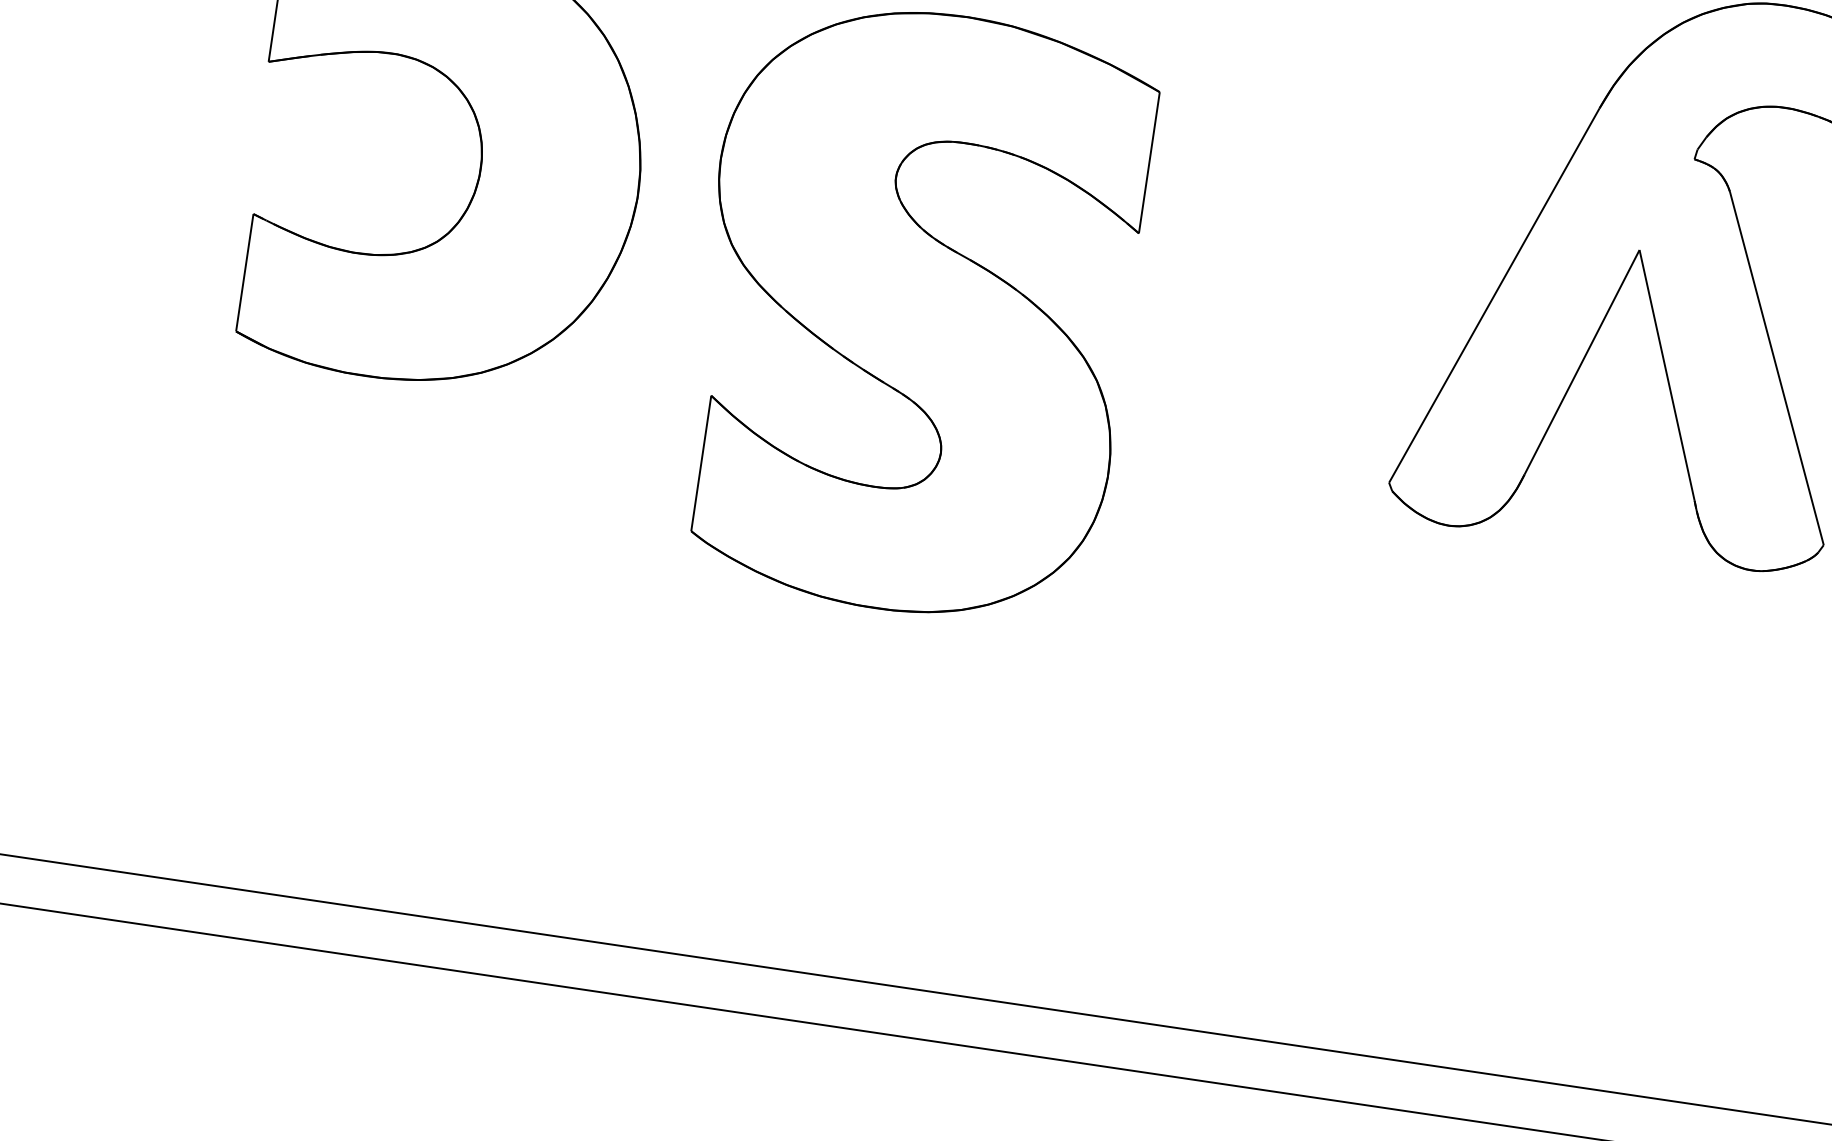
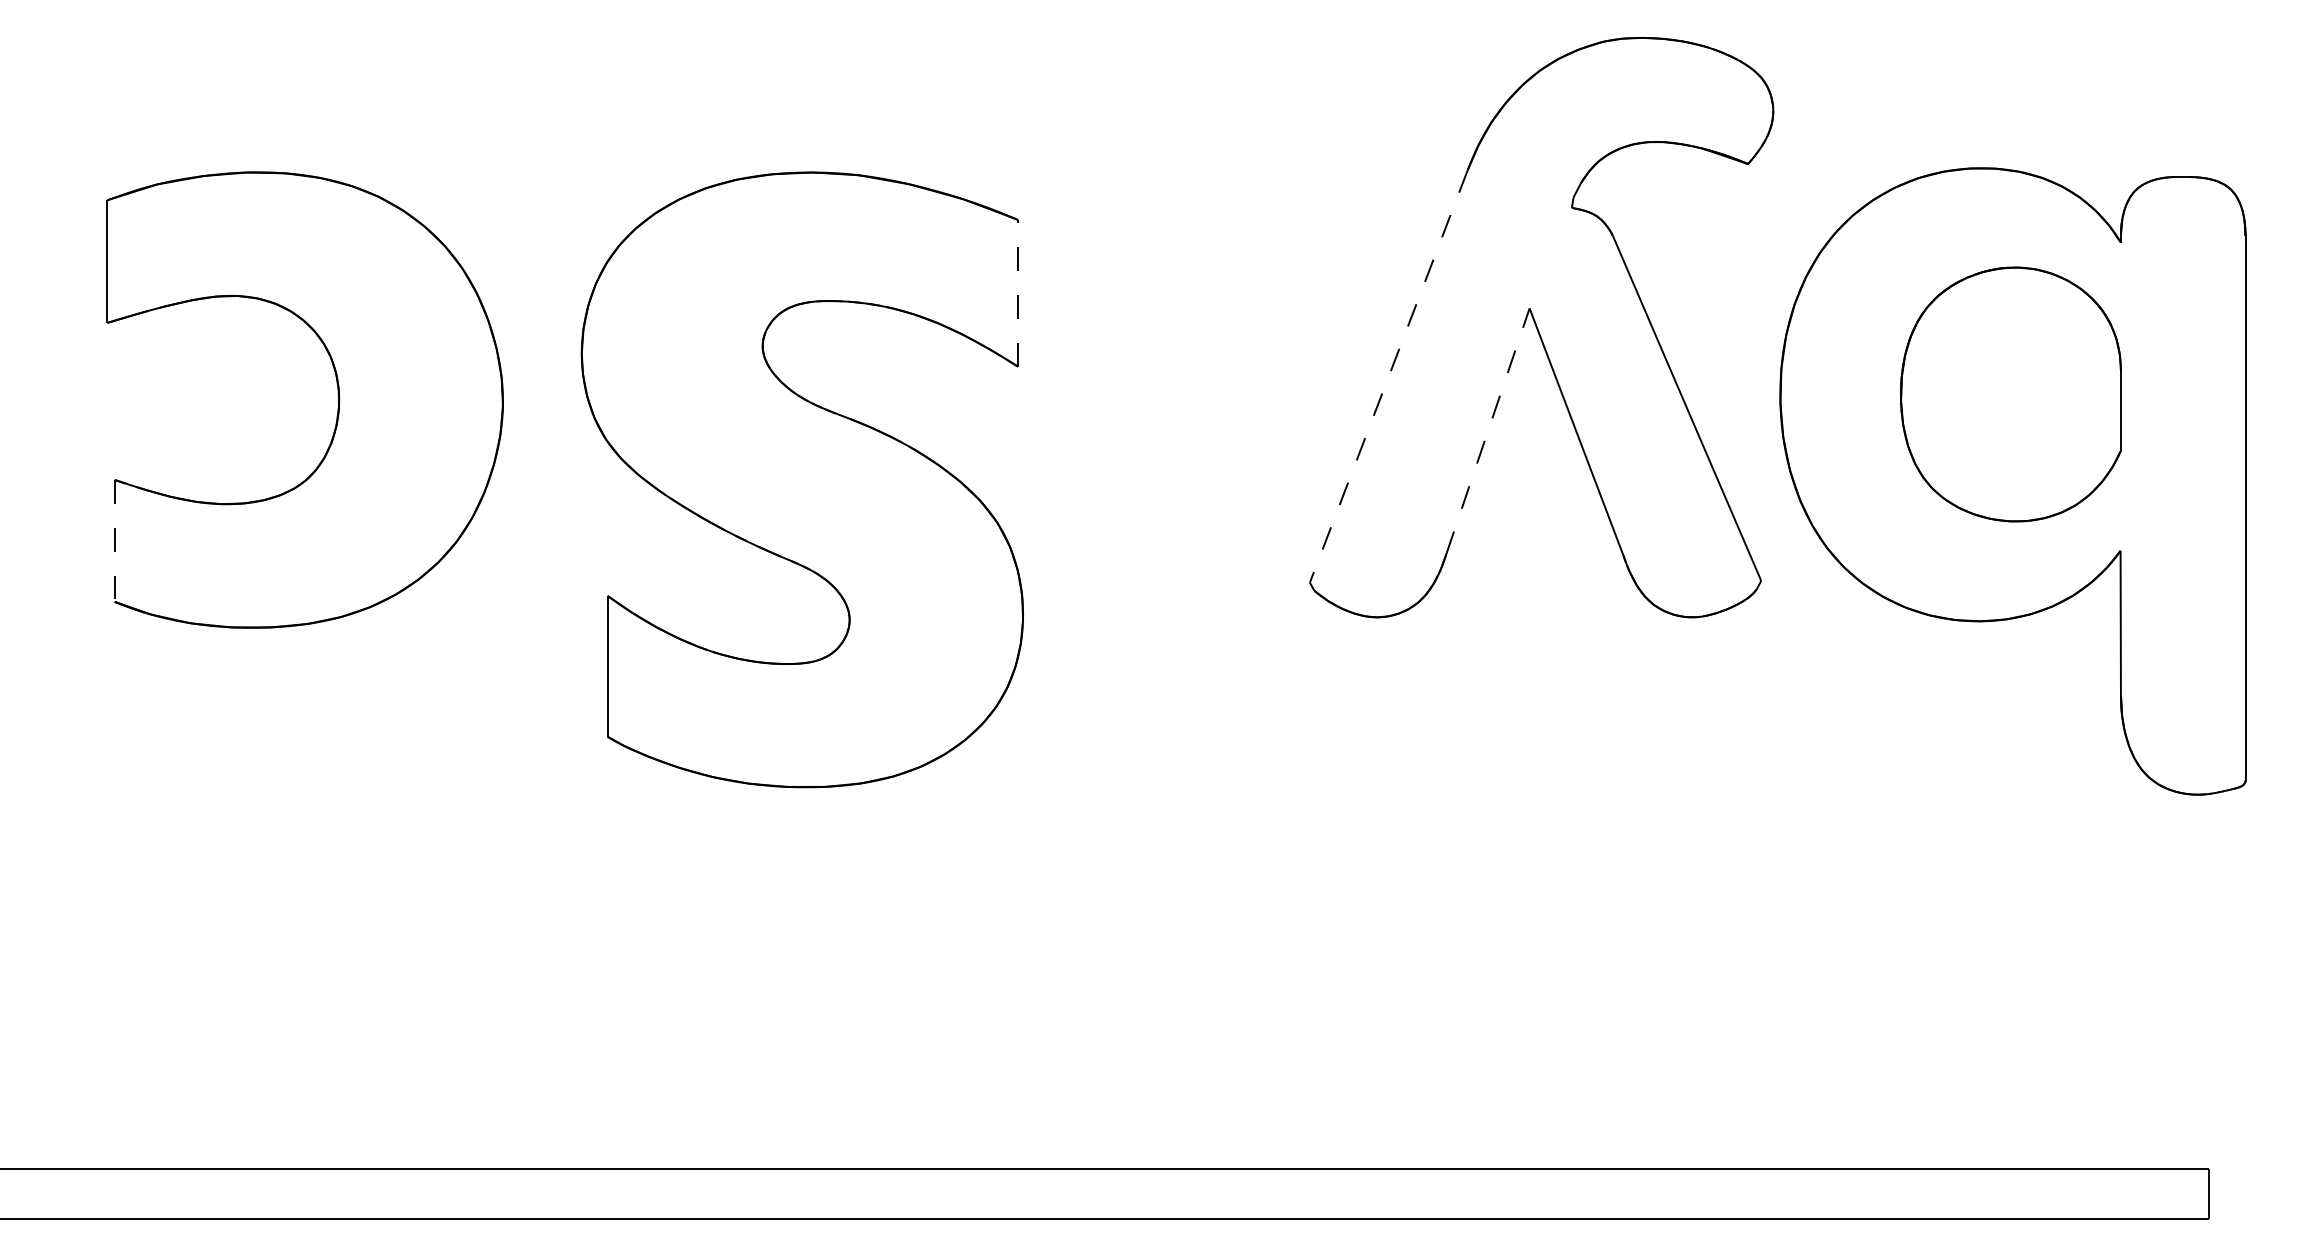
line: (1149, 162) -> (1018, 292), solid -> dashed
line: (244, 272) -> (114, 540), solid -> dashed
line: (1494, 295) -> (1388, 376), solid -> dashed
line: (1582, 362) -> (1488, 431), solid -> dashed

